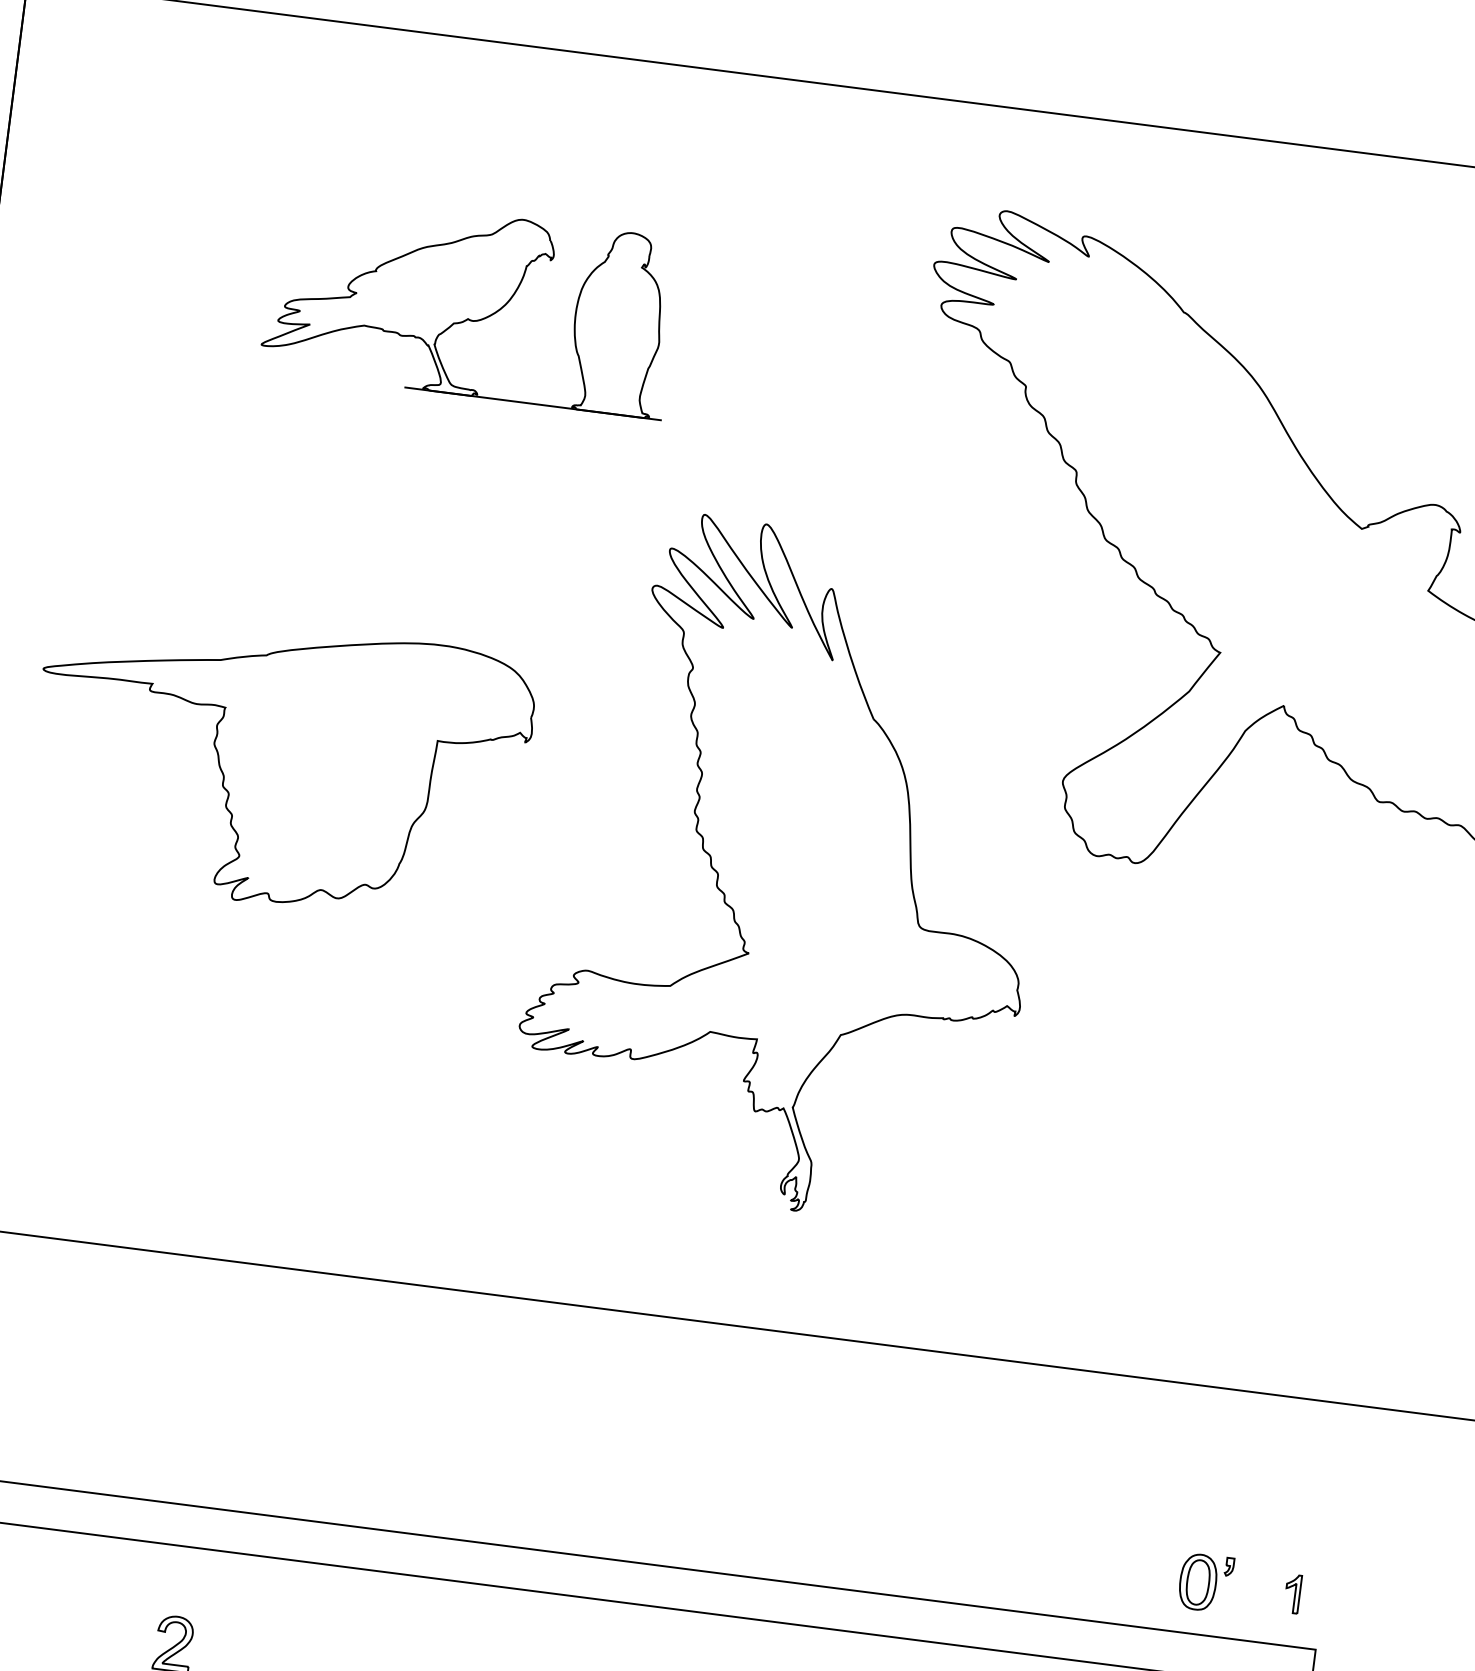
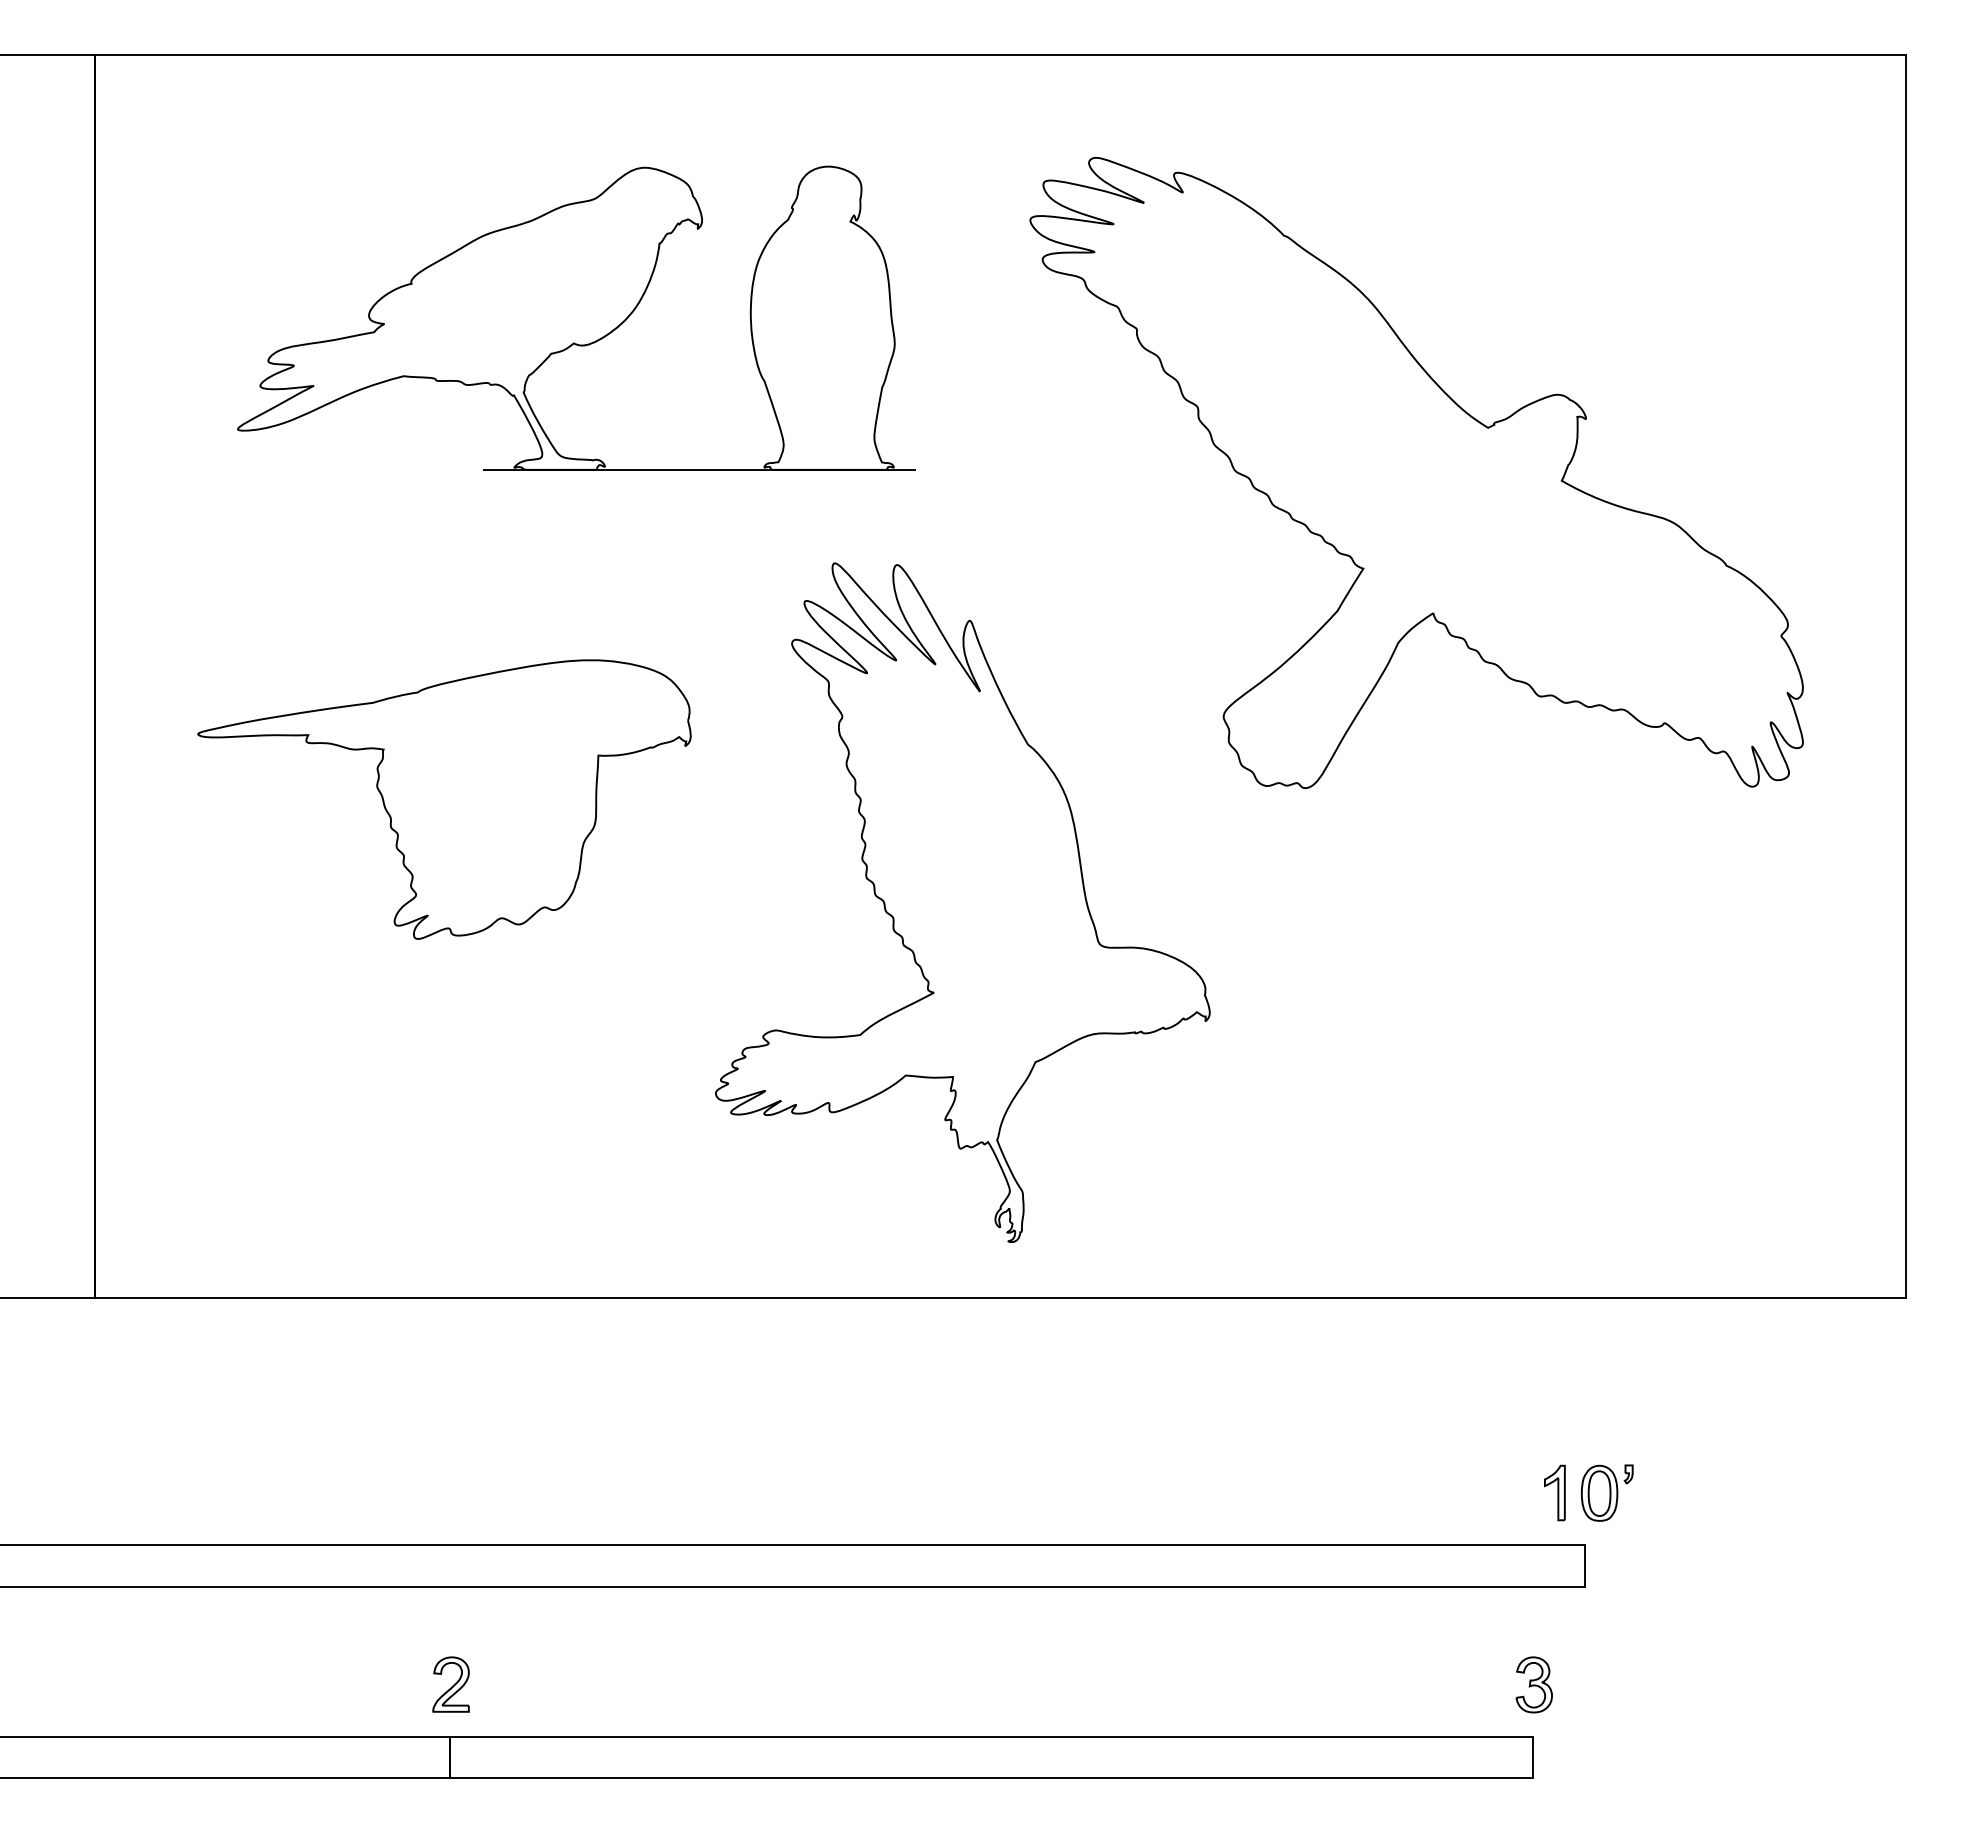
part: (471, 303) -> (576, 317), size x1.67
part: (788, 867) -> (962, 902), moved
part: (1205, 1582) -> (1606, 1492), moved
part: (1292, 1593) -> (1554, 1492), size x1.43

